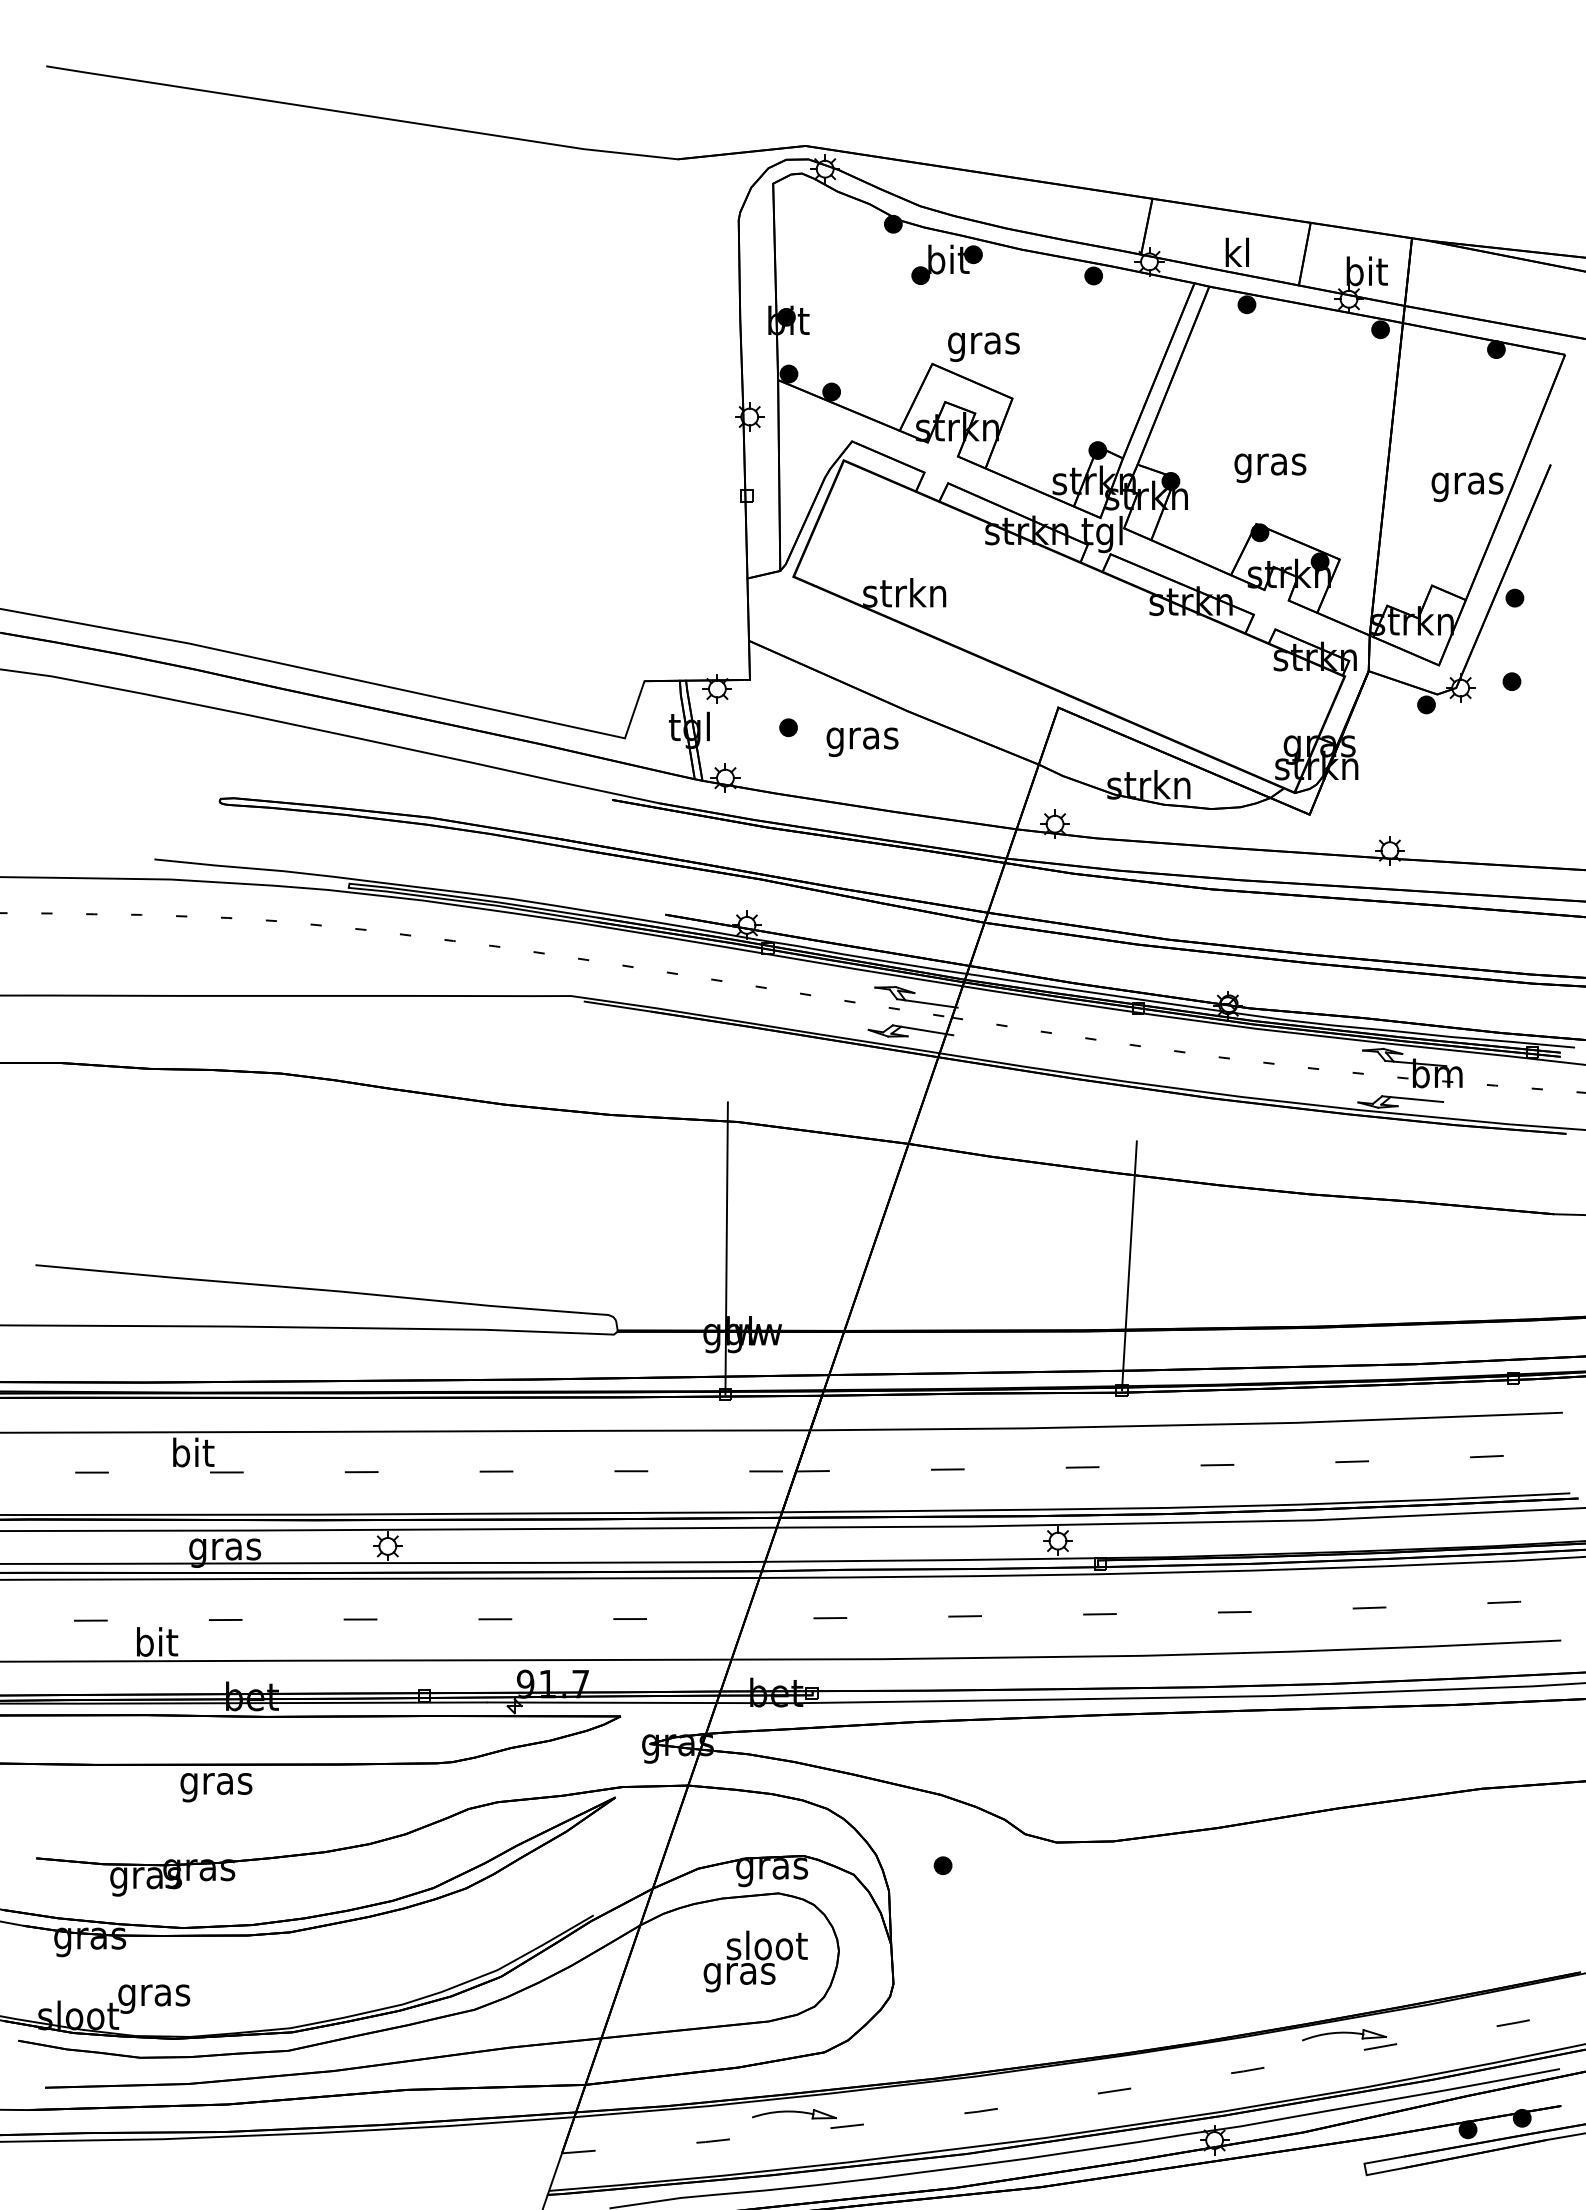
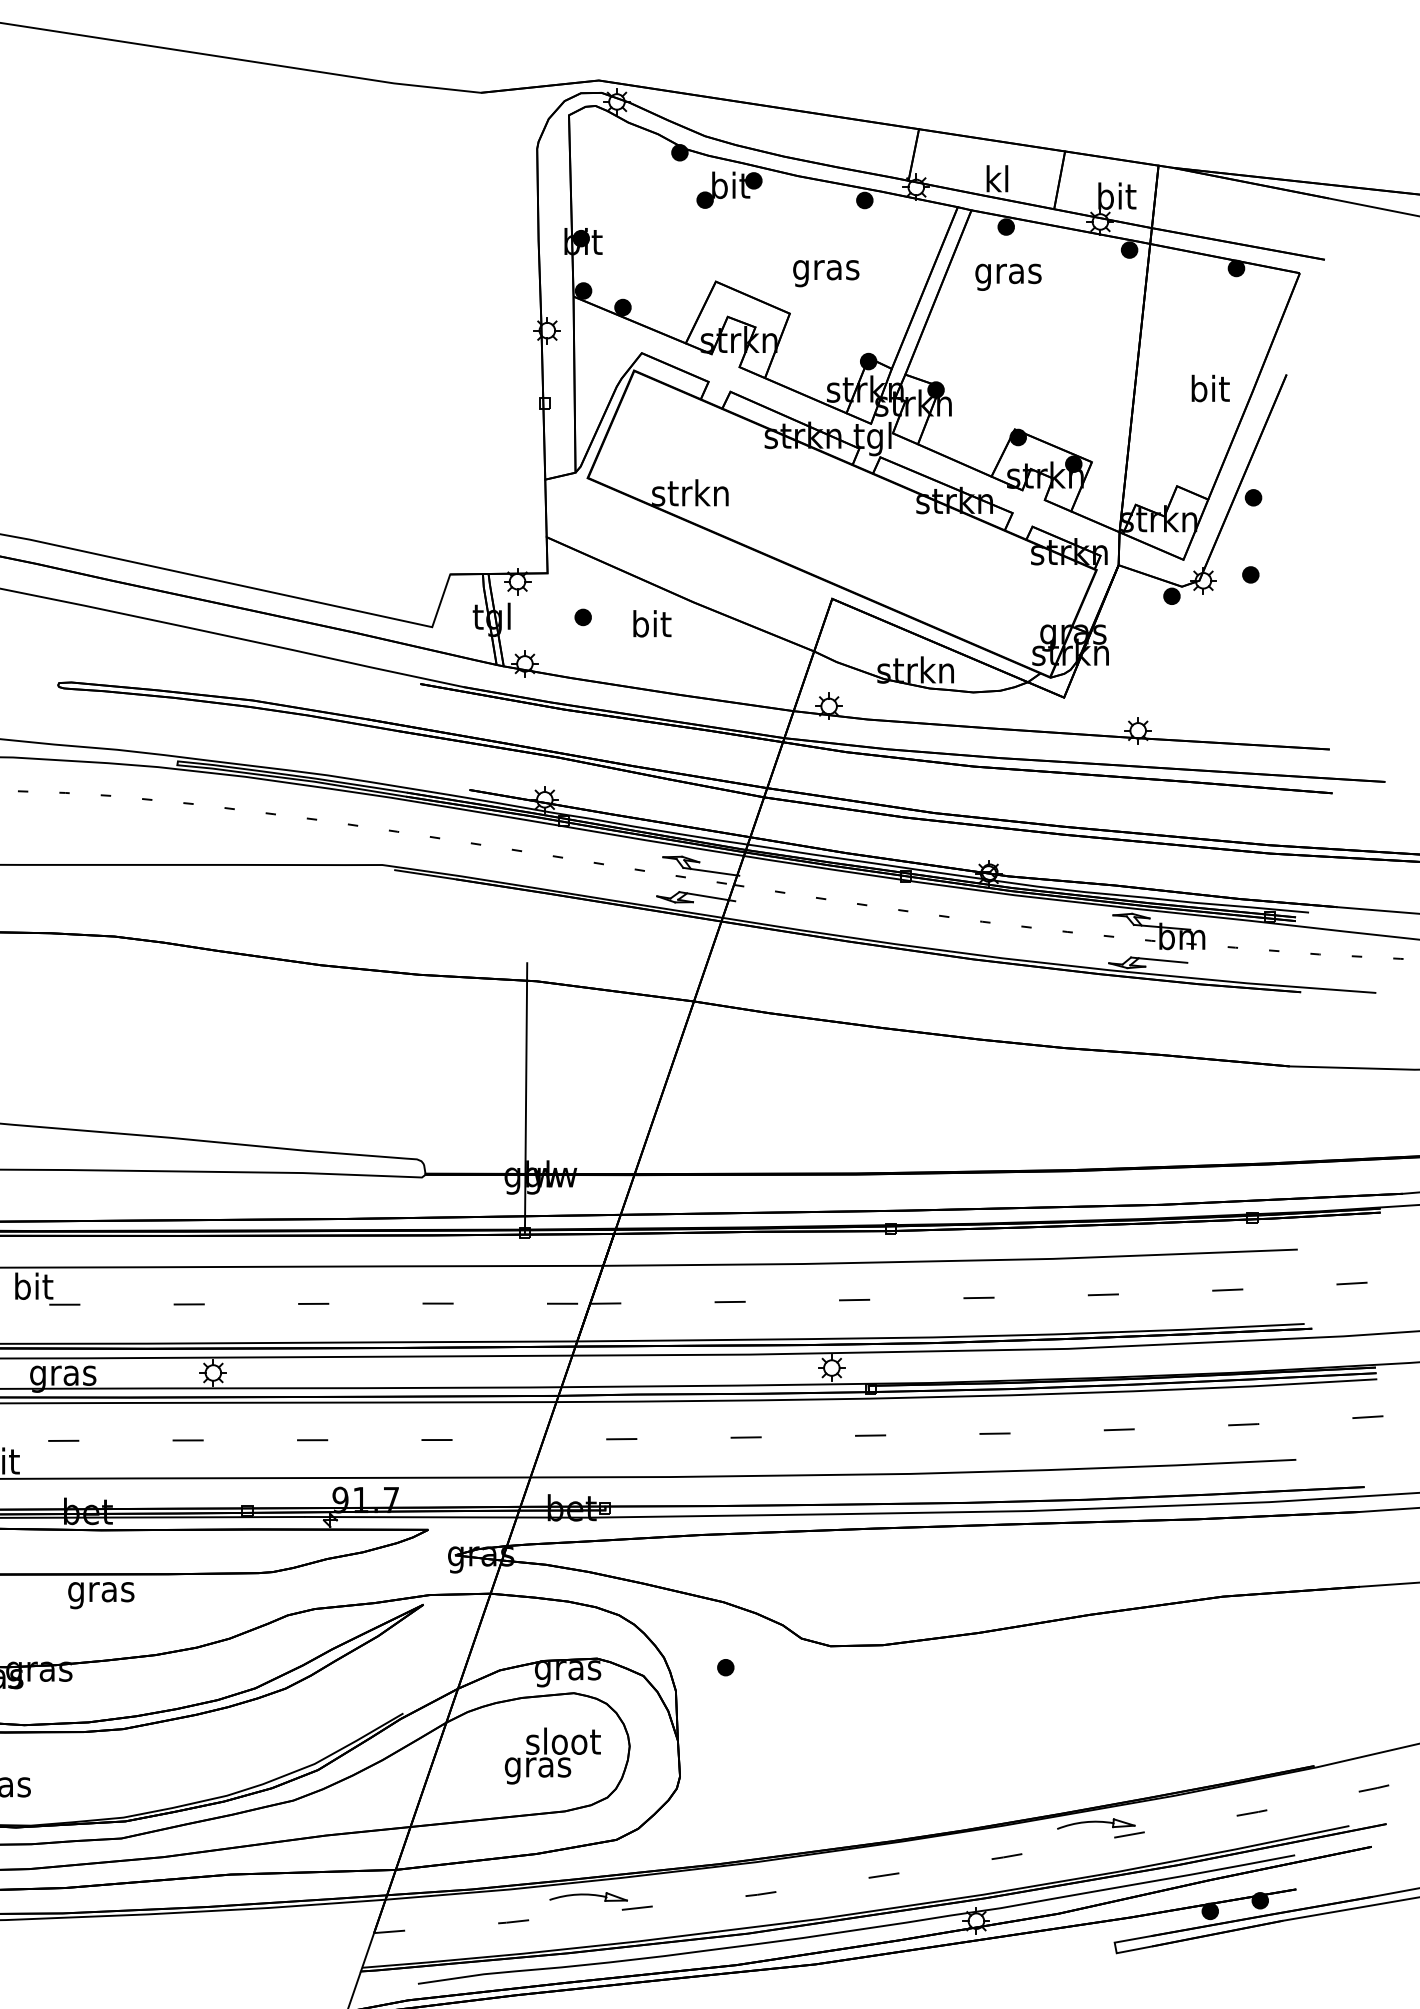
text: (983, 346) -> (825, 272), moved
text: (1270, 468) -> (1008, 277), moved
text: (1467, 483) -> (1209, 391), gras -> bit
text: (862, 738) -> (651, 627), gras -> bit
line: (1129, 1265) -> (897, 1113), removed
text: (216, 1787) -> (101, 1595), moved

